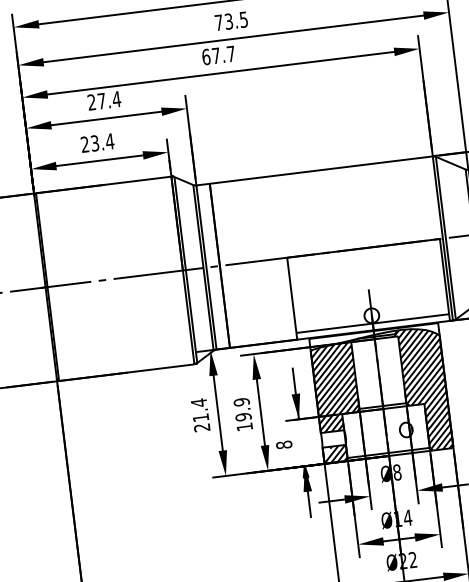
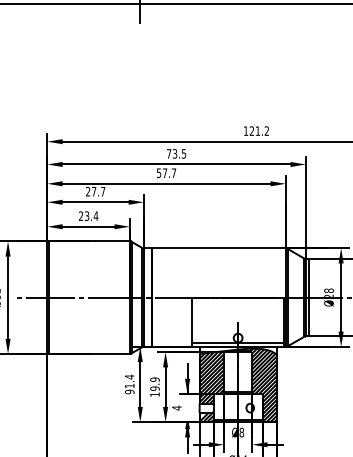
text: (205, 57) -> (158, 173), 67.7 -> 57.7
text: (115, 99) -> (102, 191), 27.4 -> 27.7
text: (201, 427) -> (129, 391), 21.4 -> 91.4
text: (283, 445) -> (176, 408), 8 -> 4

